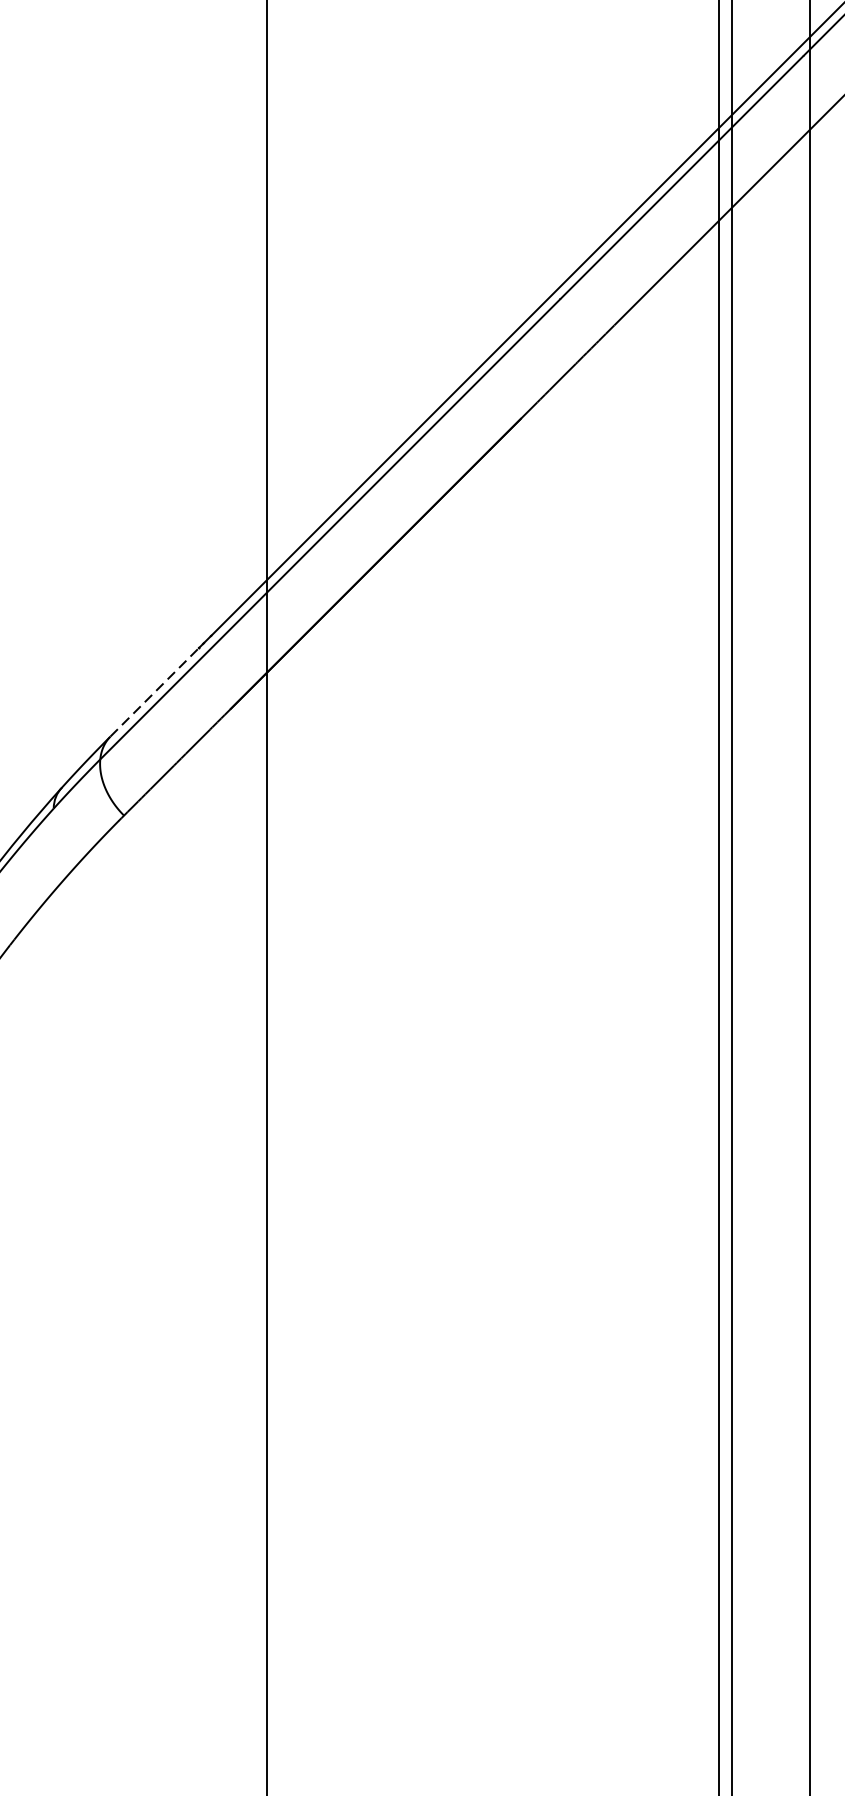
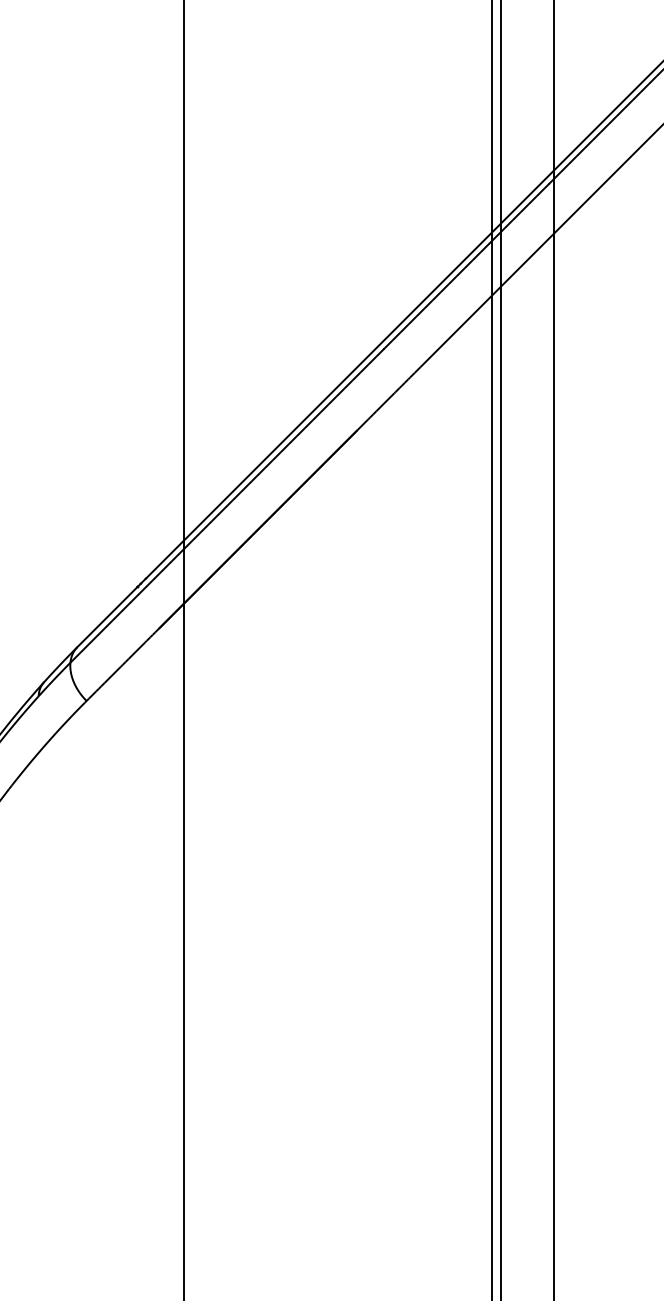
line: (154, 691) -> (107, 616), dashed -> solid

